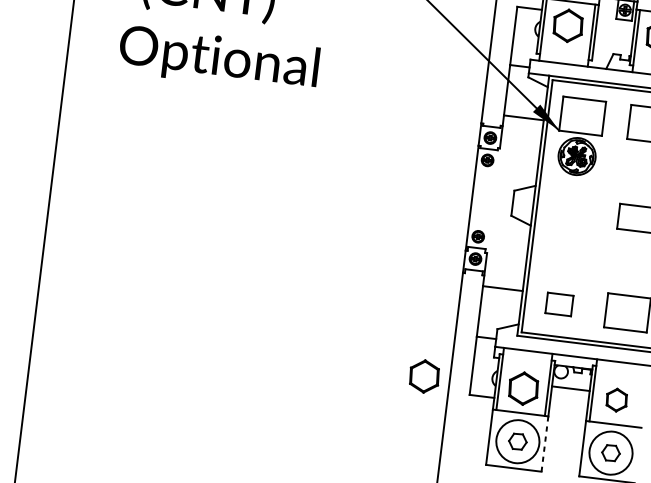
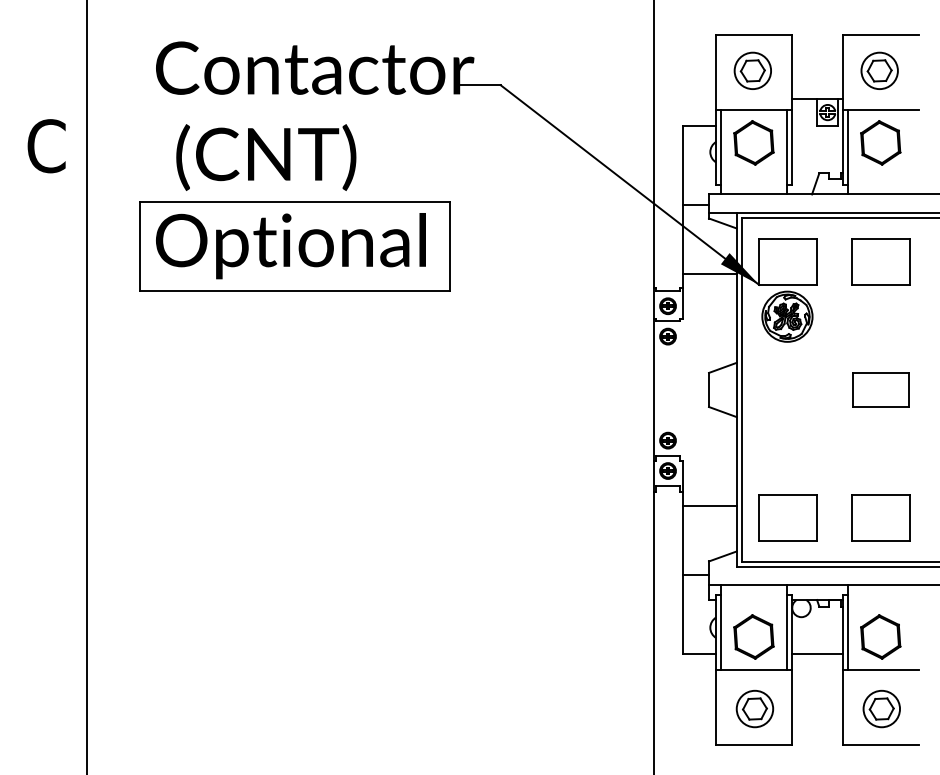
part: (221, 60) -> (294, 246), added
part: (559, 303) -> (787, 517), size x1.67
part: (424, 376) -> (618, 636), removed
line: (570, 388) -> (817, 654), moved
part: (616, 399) -> (880, 636), size x1.43
circle: (517, 441) -> (754, 708), size x0.62
line: (544, 443) -> (791, 707), dashed -> solid
circle: (610, 452) -> (881, 708), size x0.62

